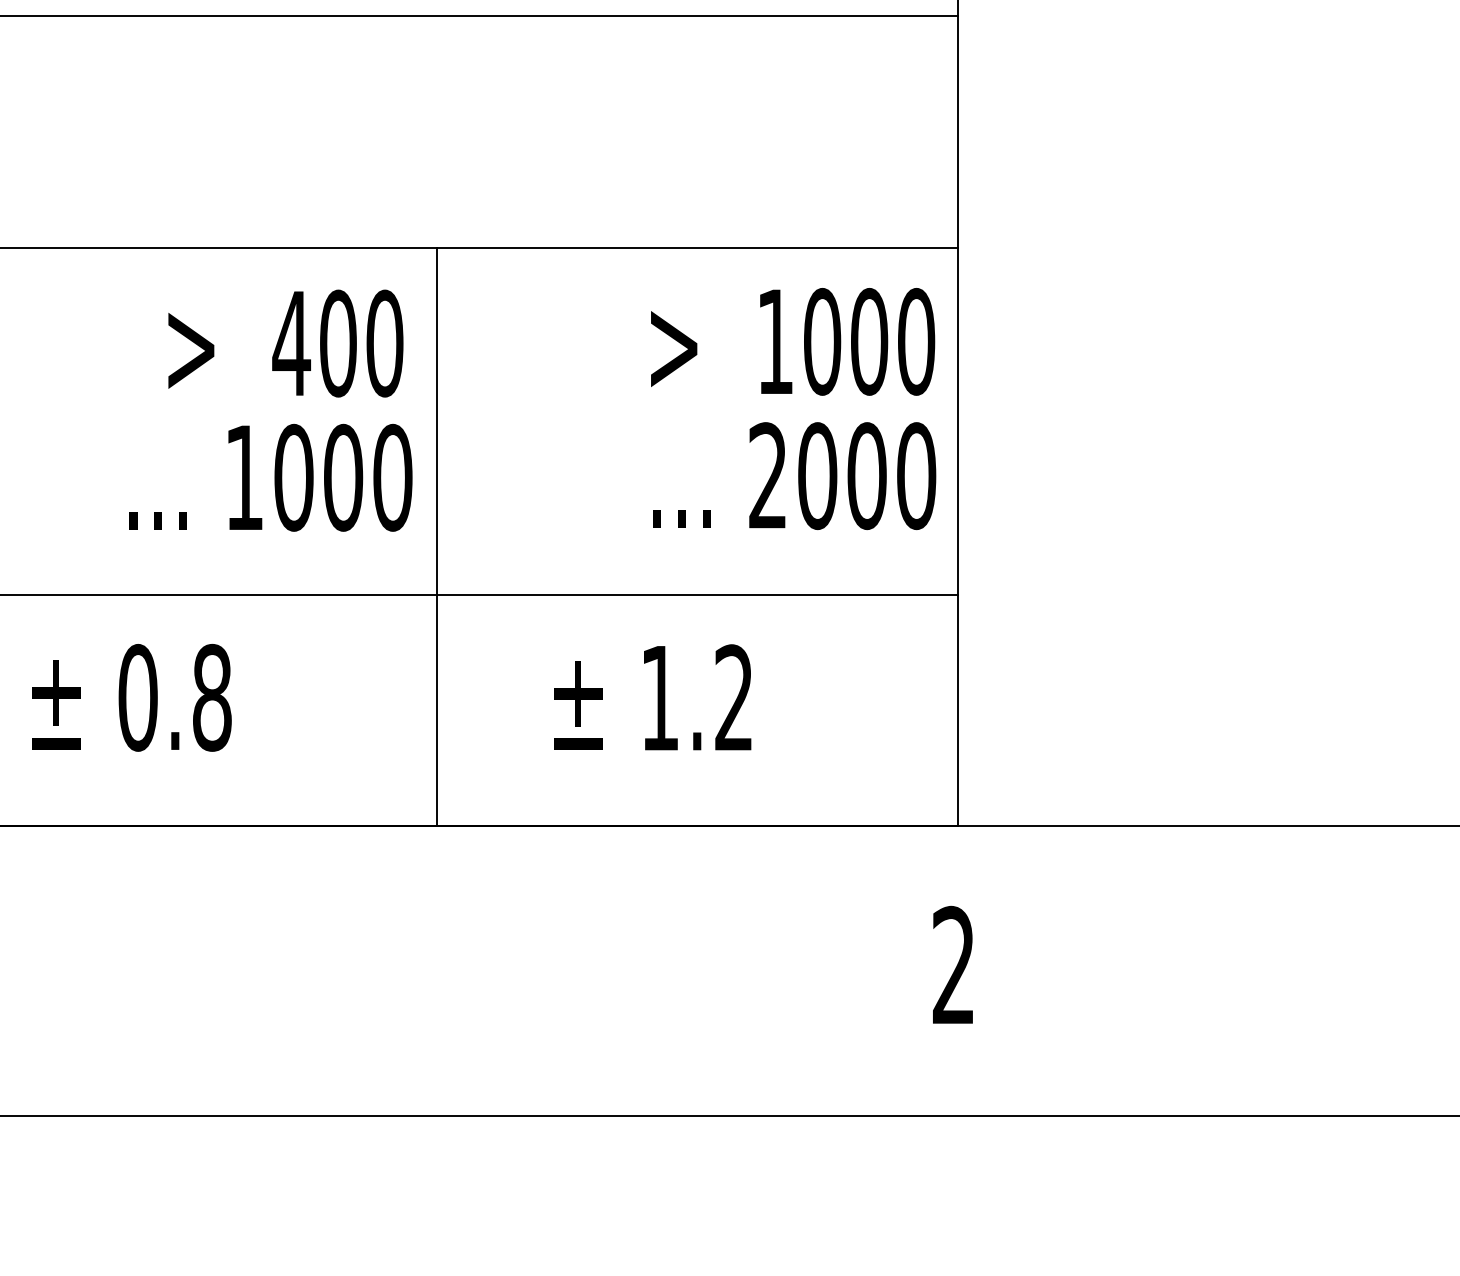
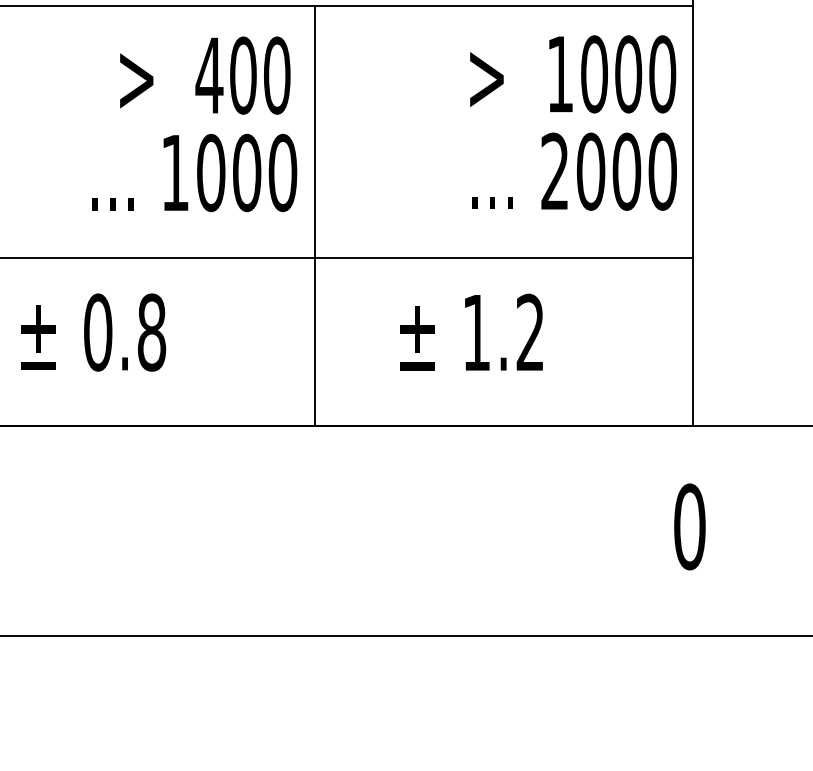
text: (953, 965) -> (689, 526), 2 -> 0

